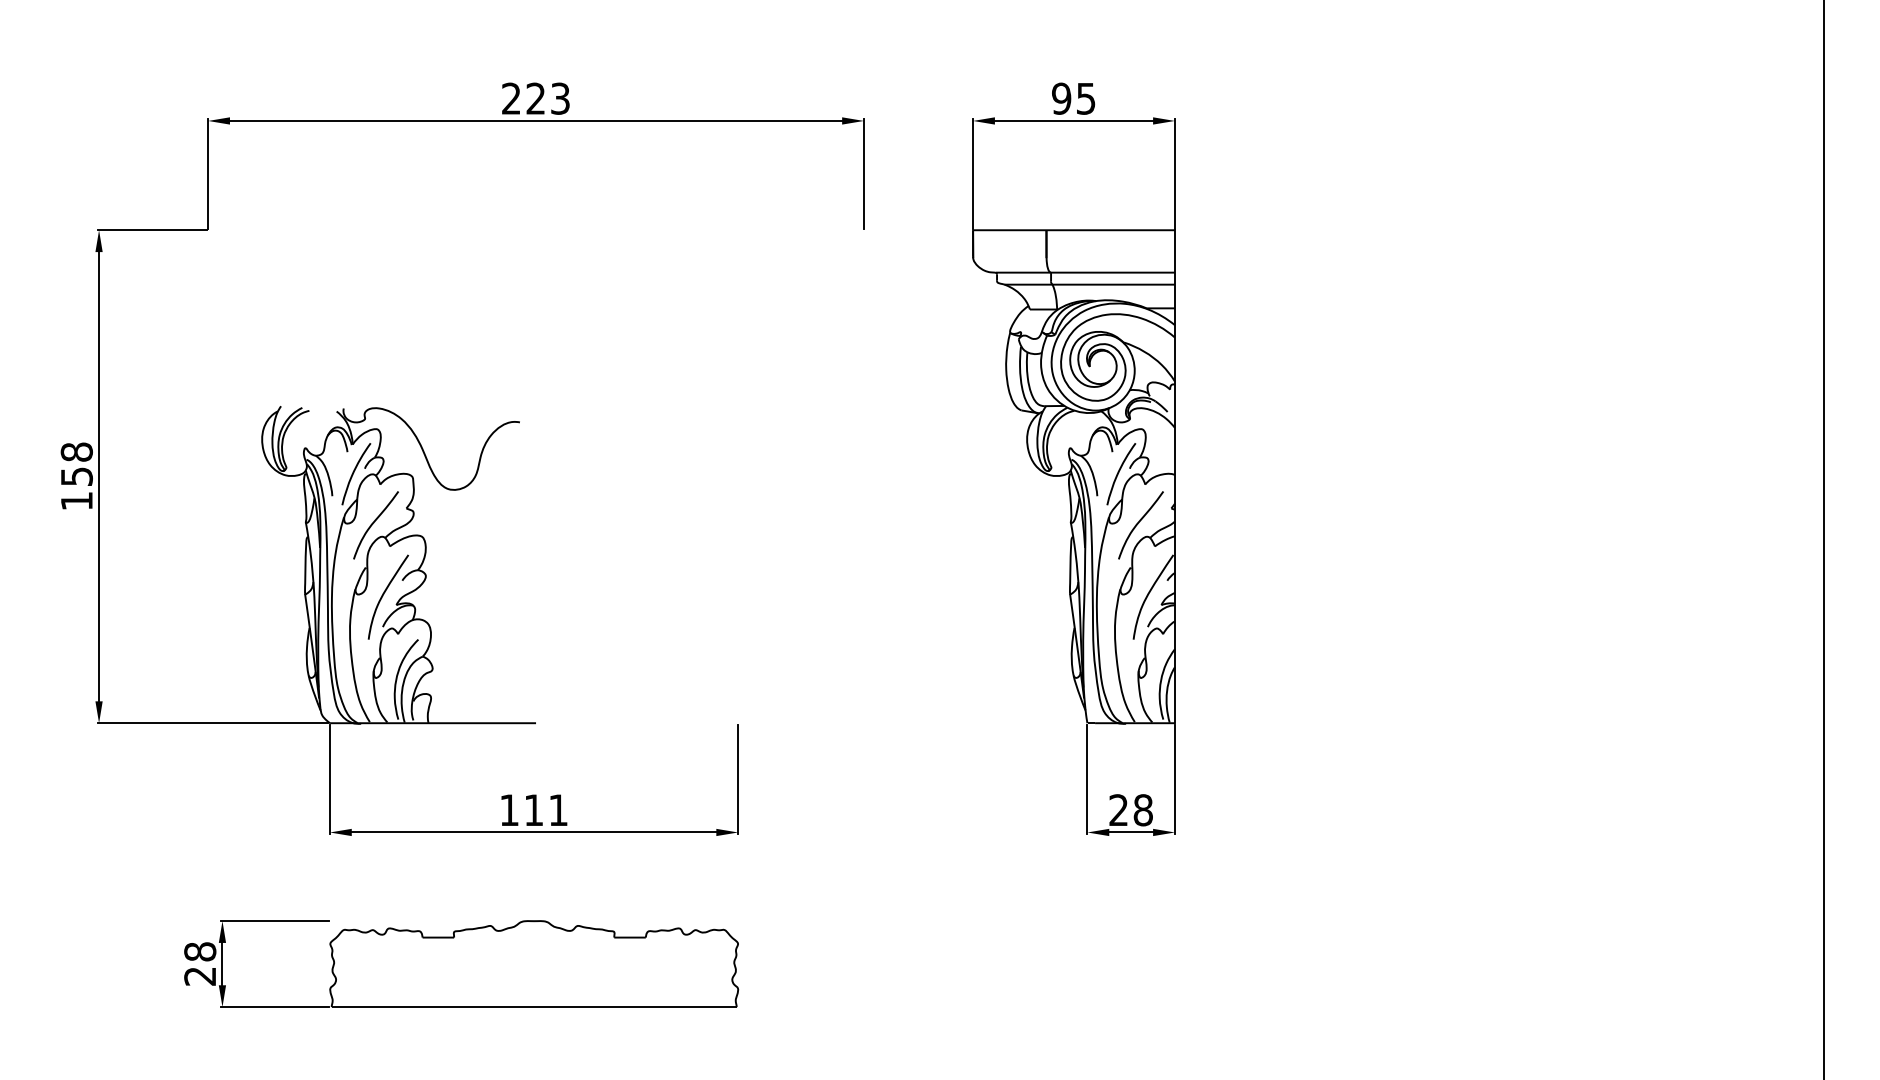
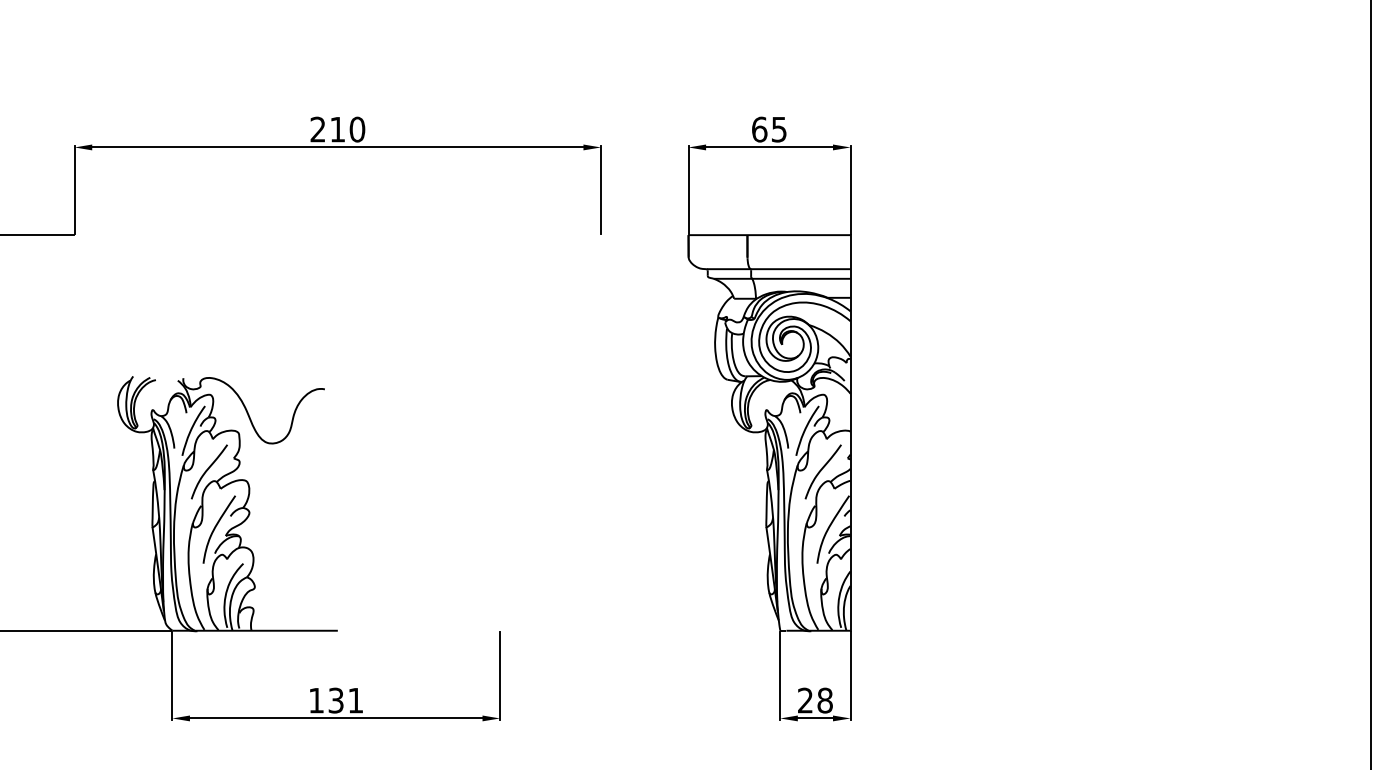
text: (548, 98) -> (347, 129), 223 -> 210
text: (1061, 98) -> (759, 129), 95 -> 65
text: (533, 810) -> (335, 700), 111 -> 131

